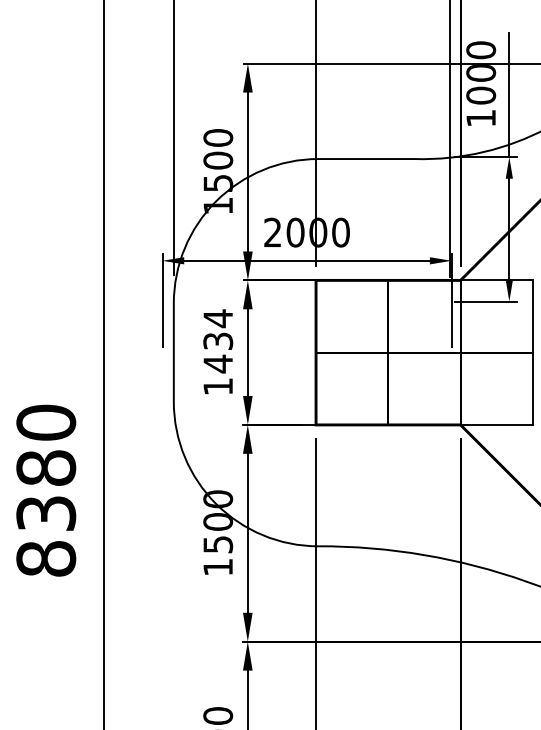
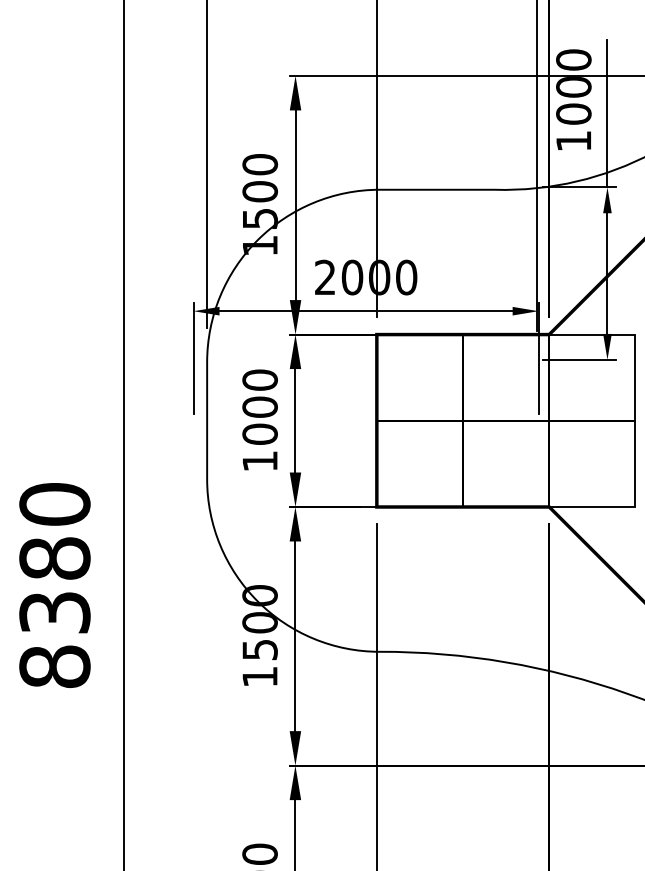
text: (218, 341) -> (260, 407), 1434 -> 1000

